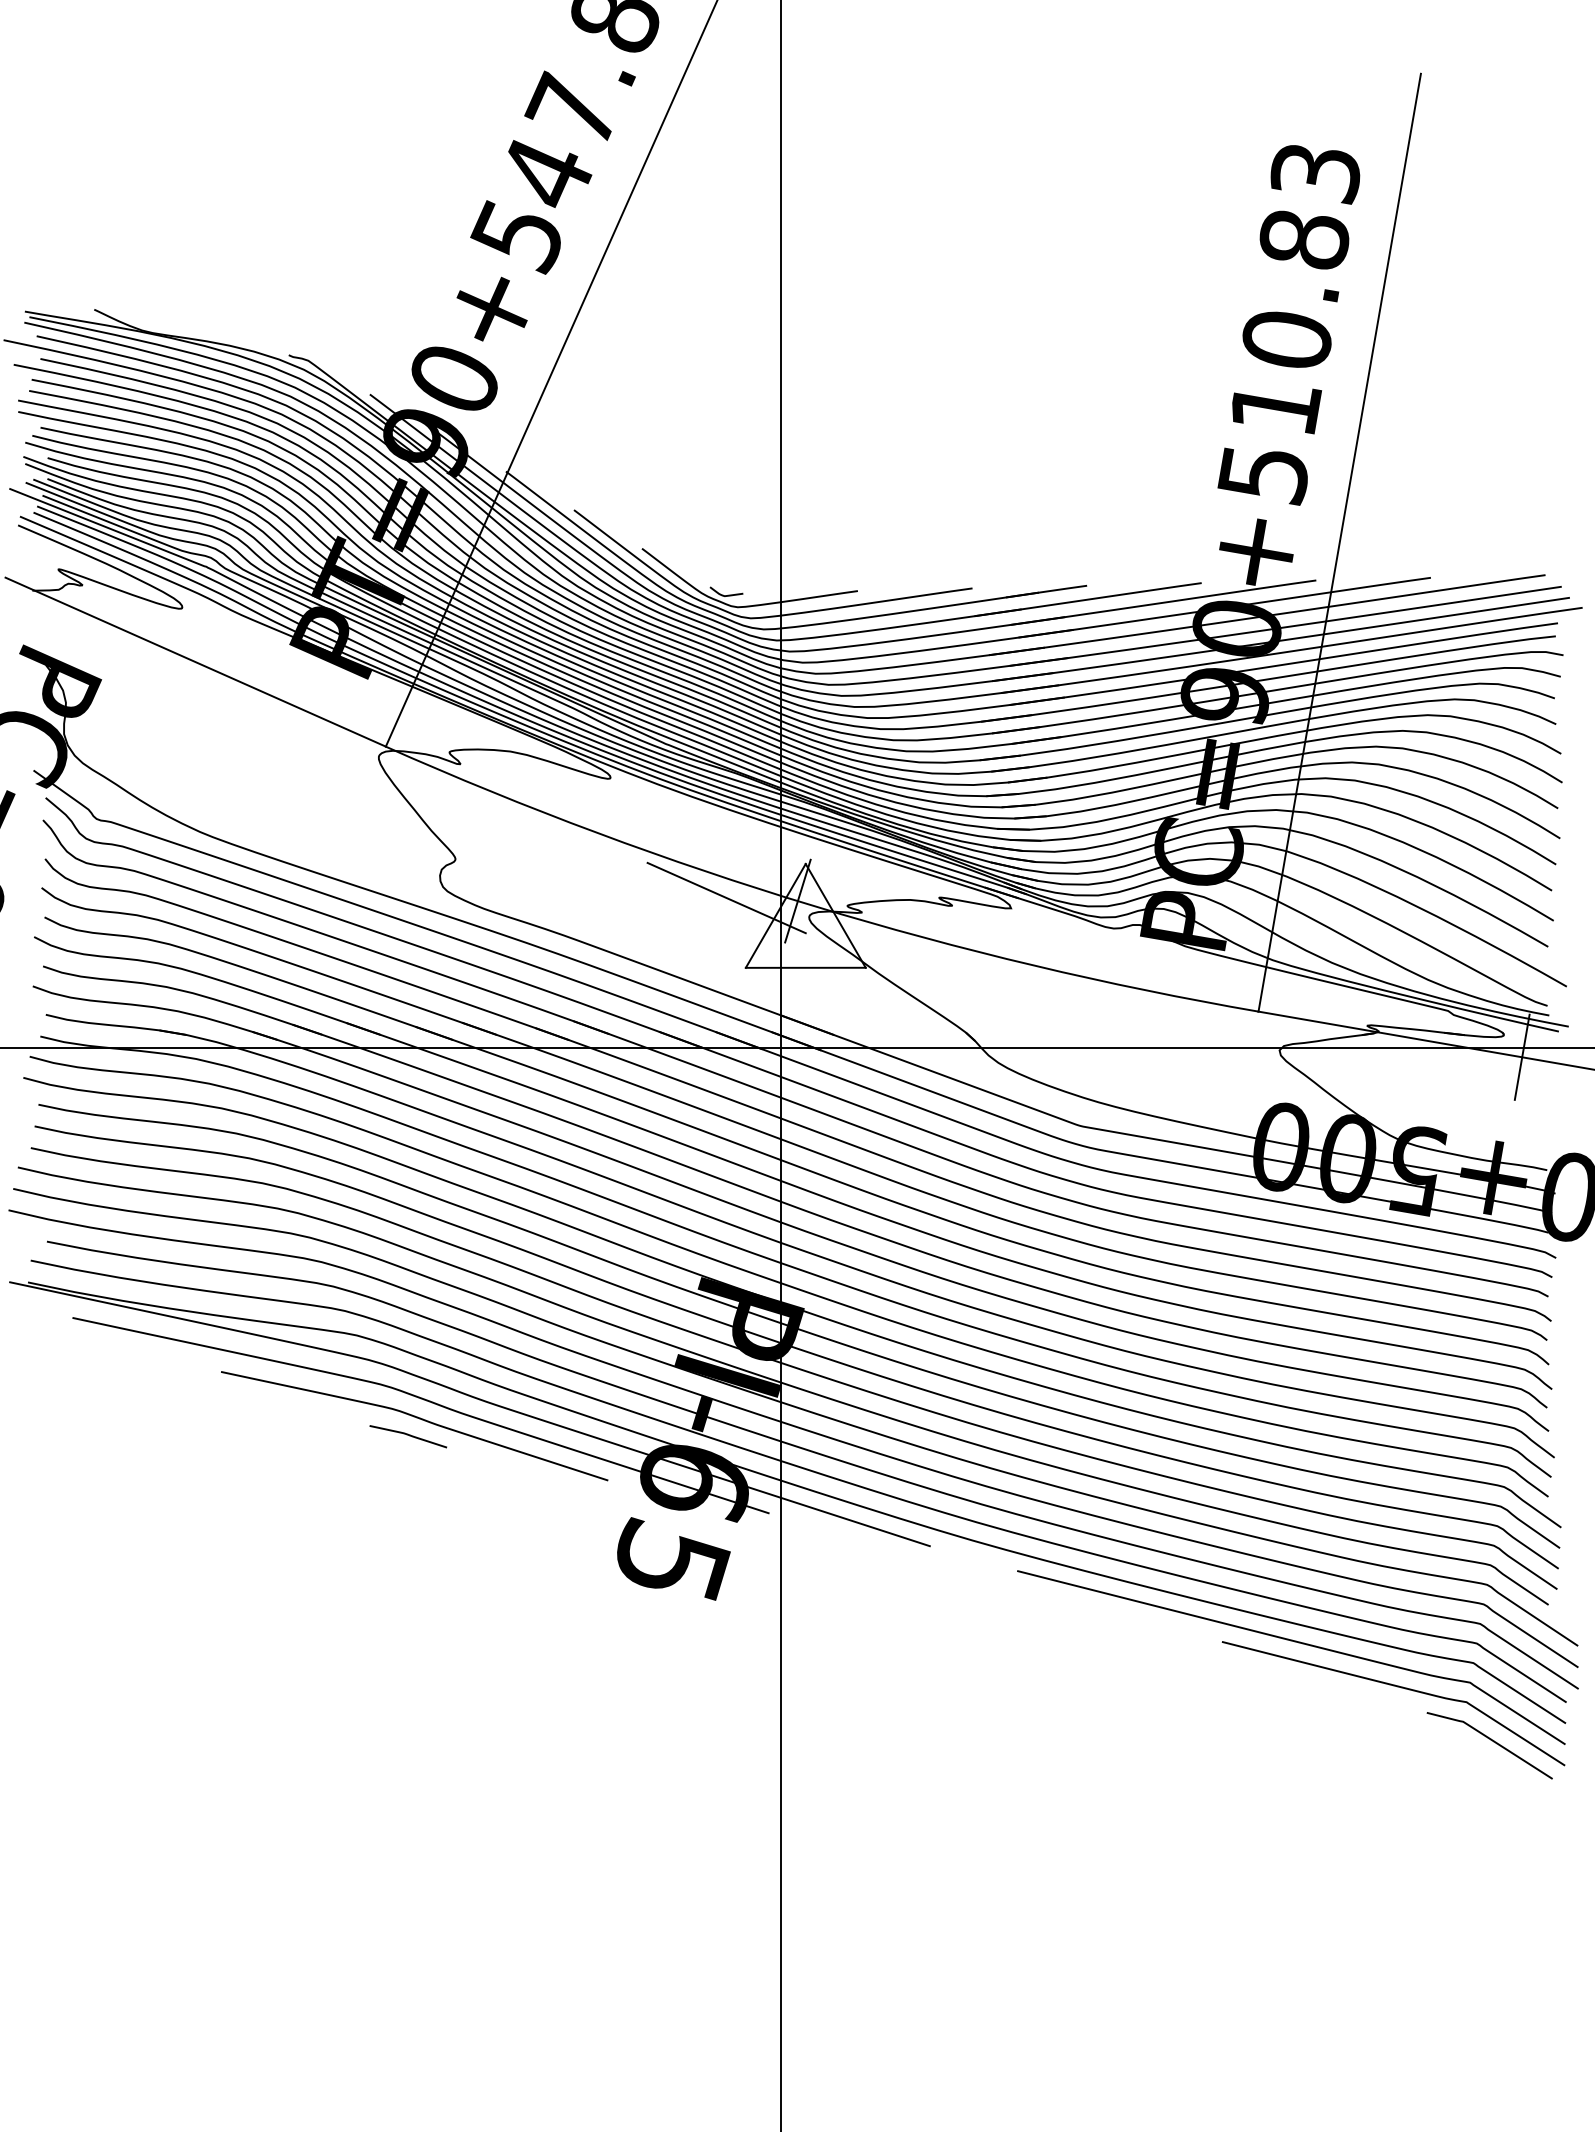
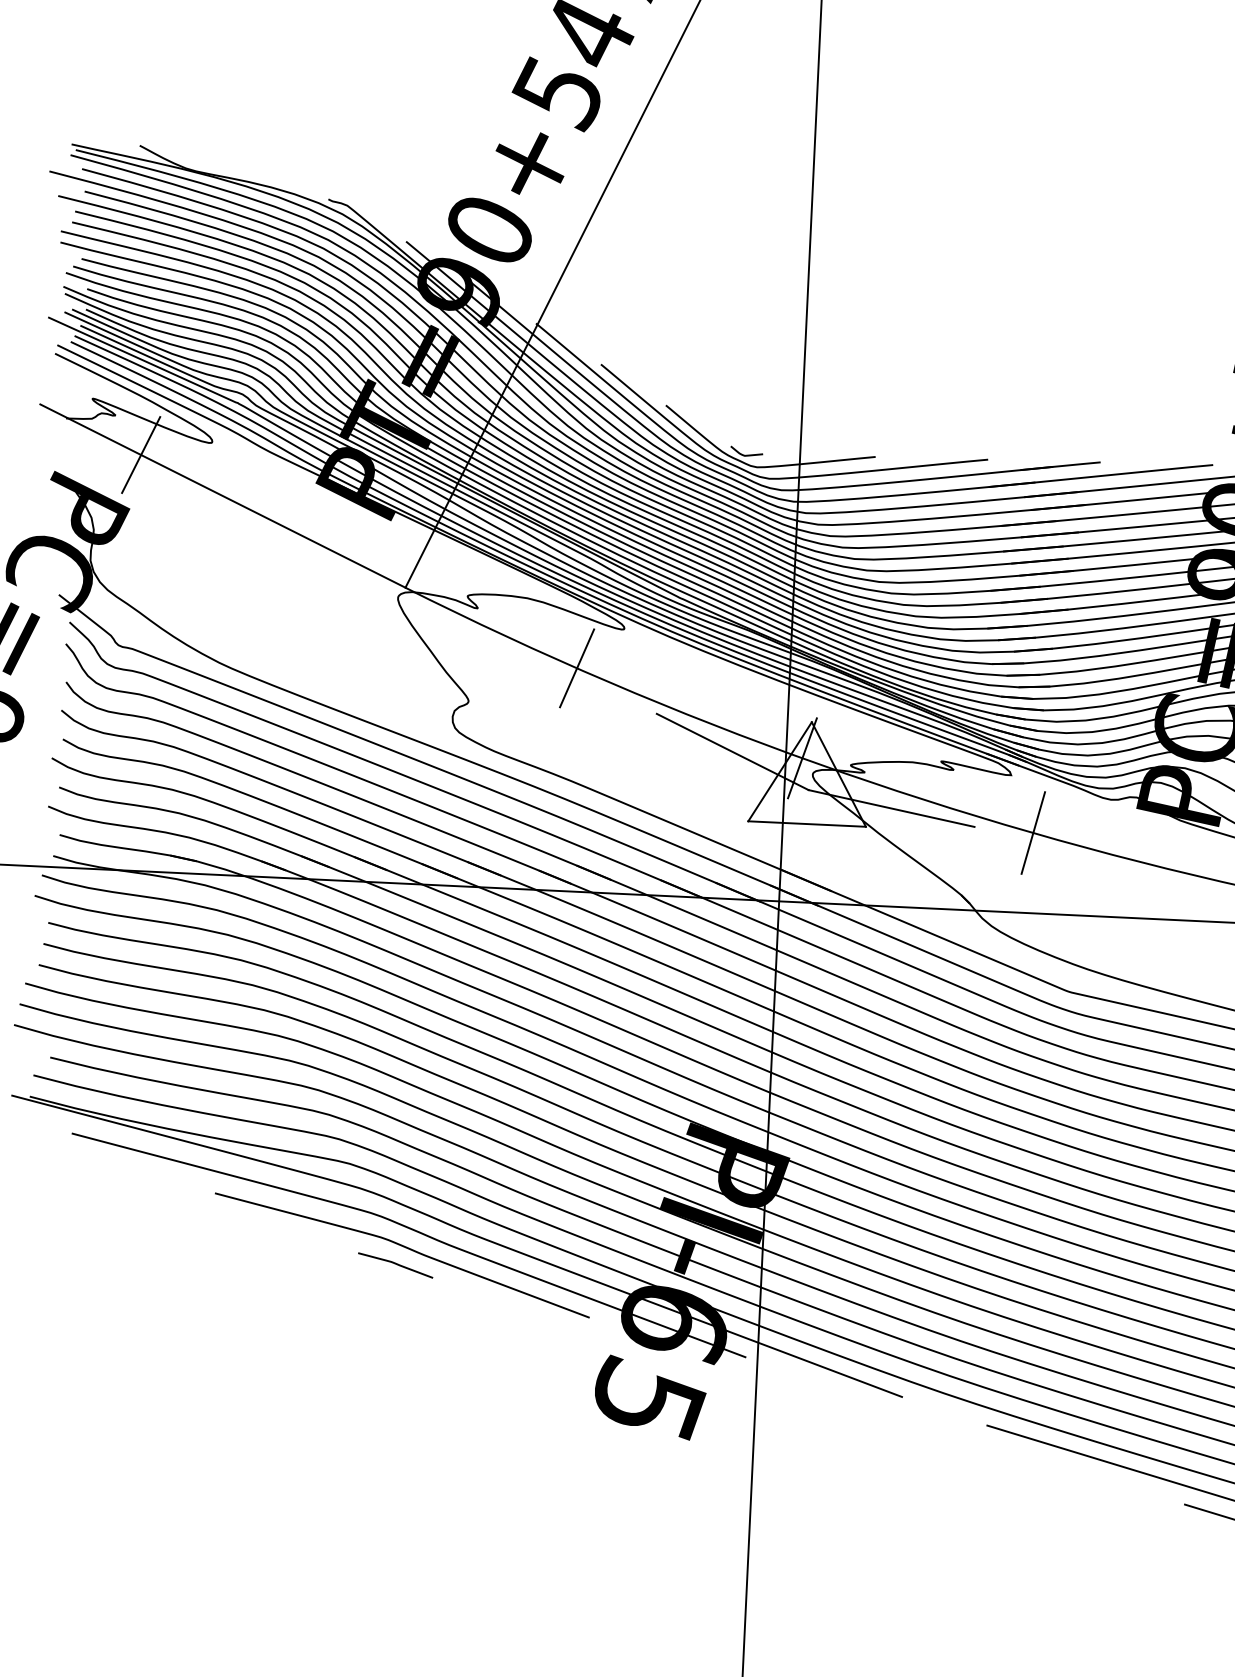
line: (110, 623) -> (141, 454), added
line: (563, 820) -> (576, 668), added
line: (890, 947) -> (891, 808), added
line: (1036, 966) -> (1033, 833), added

